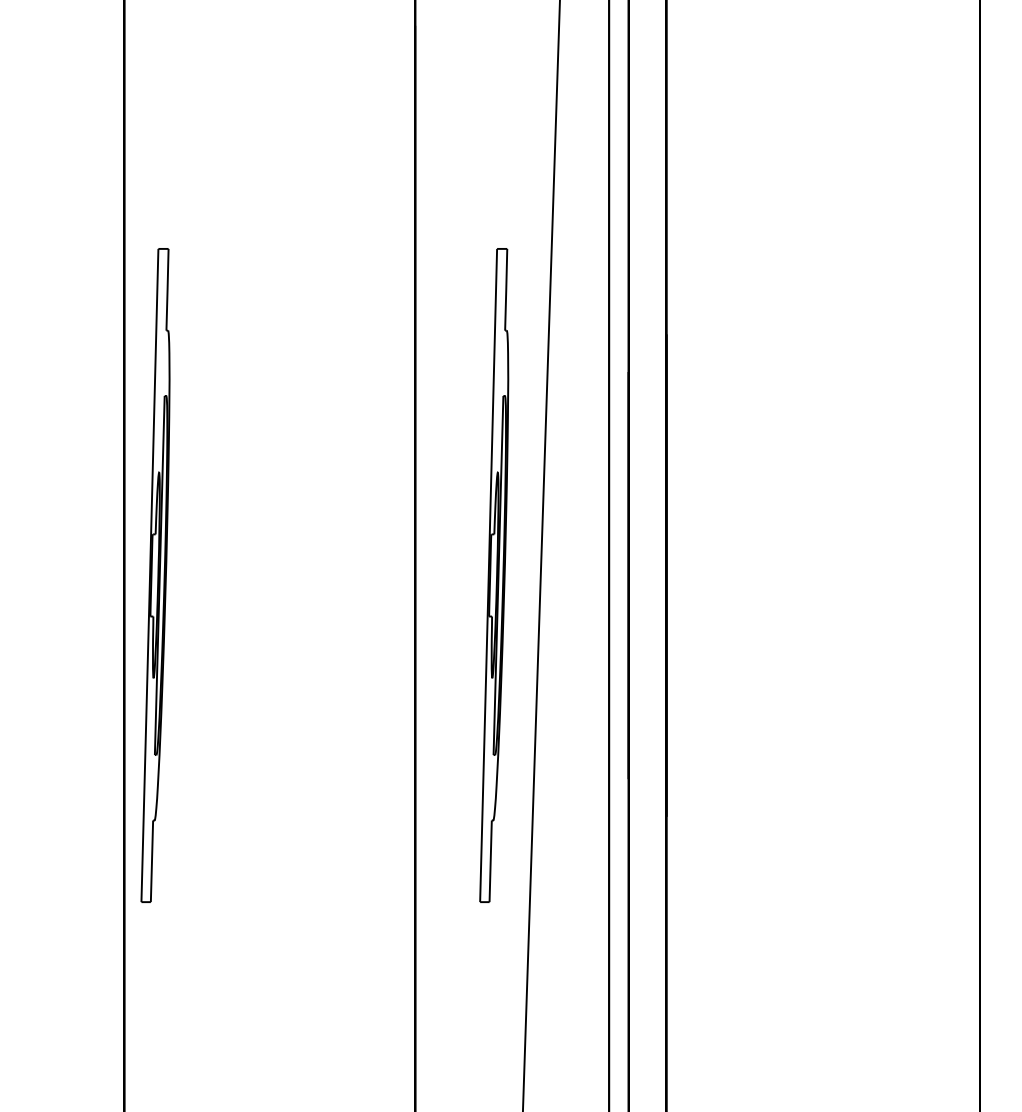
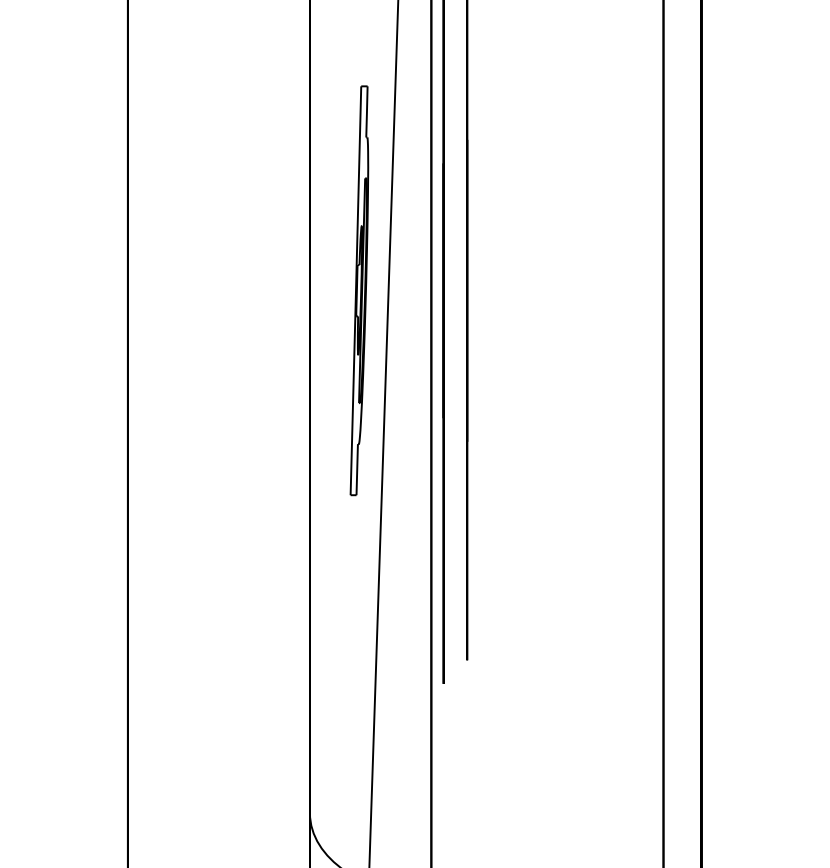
part: (155, 575) -> (147, 290), removed

